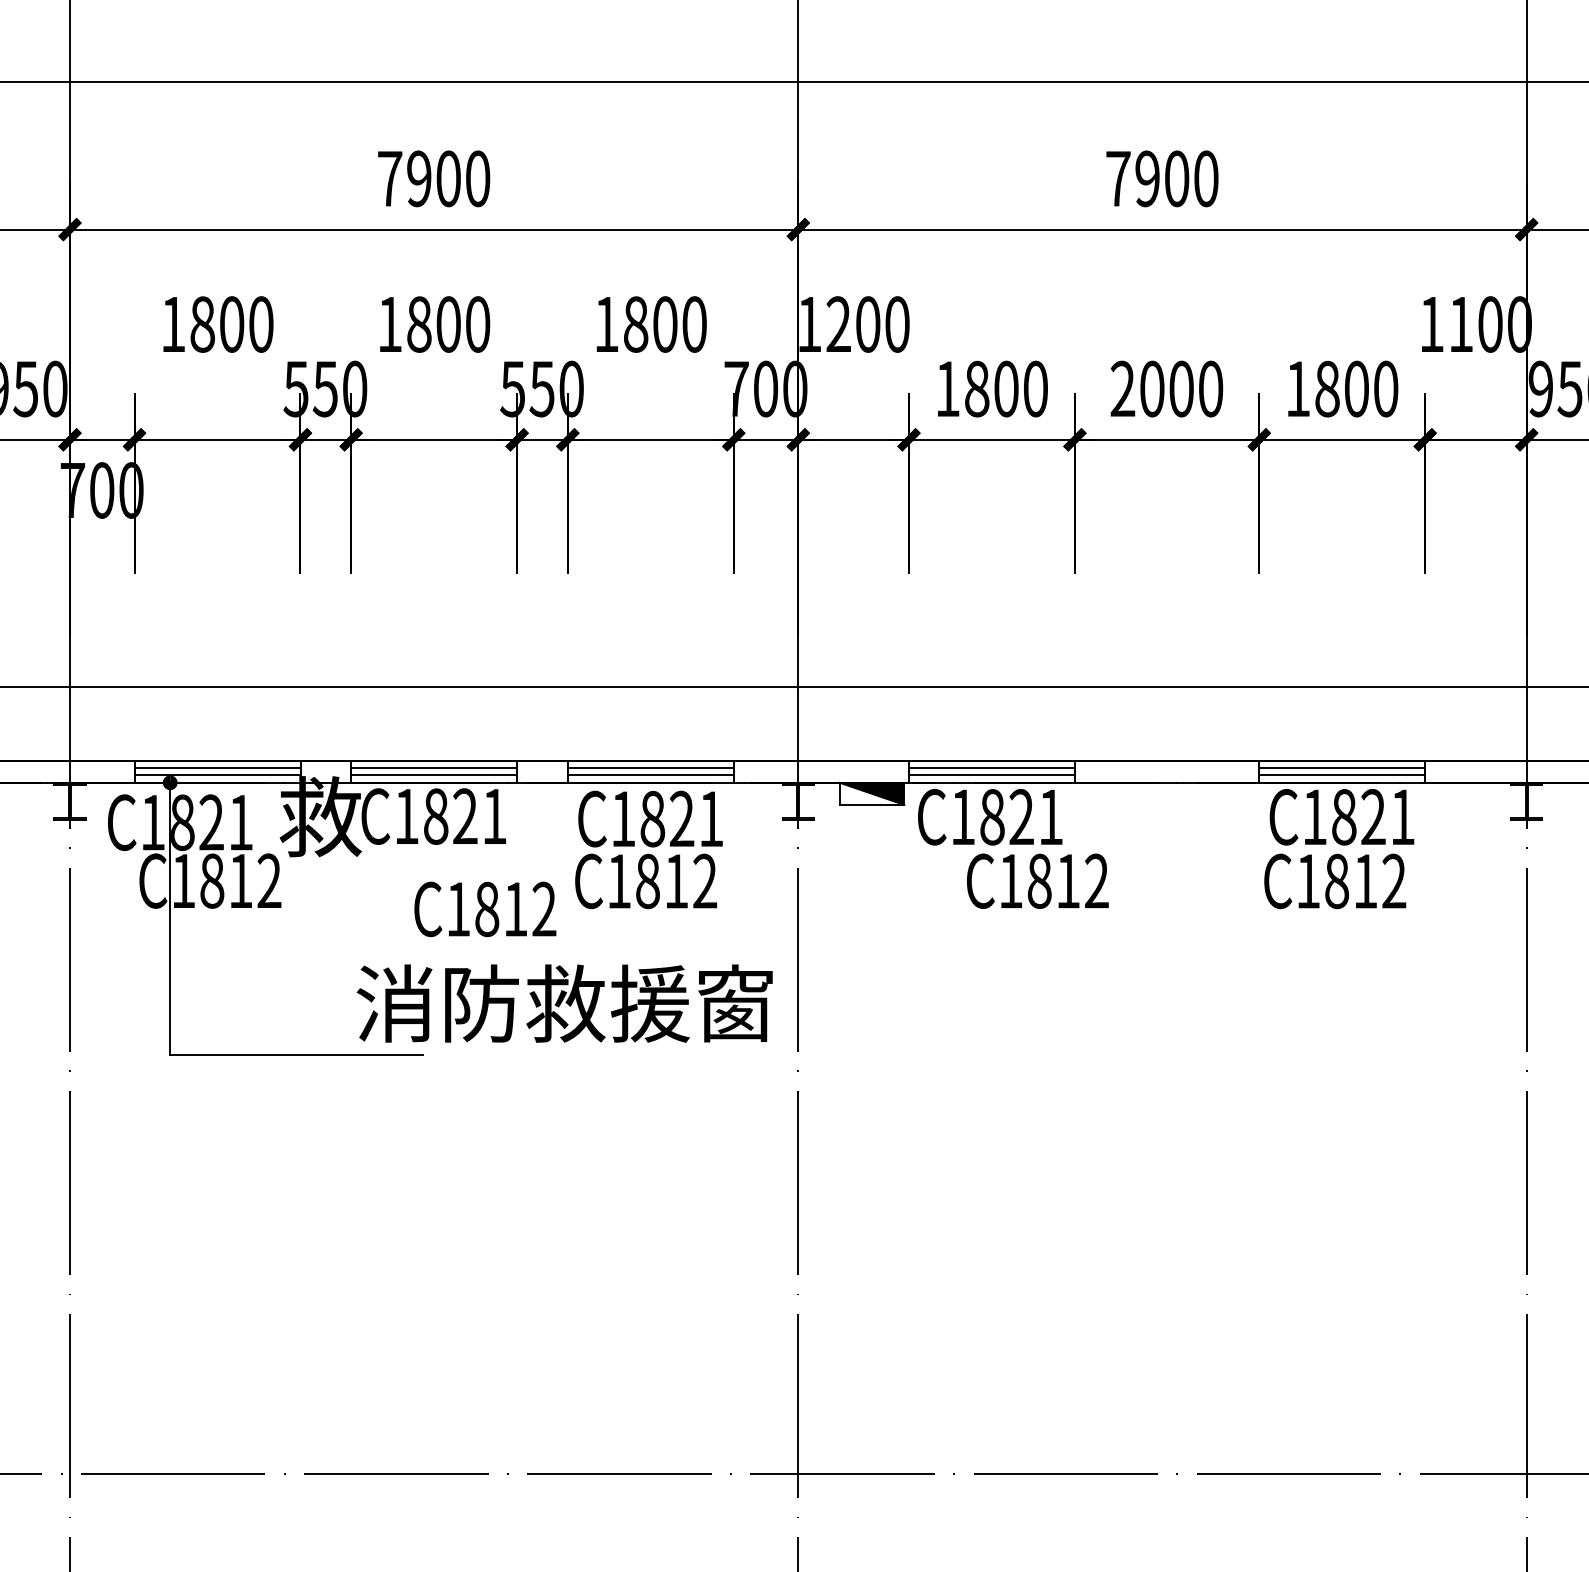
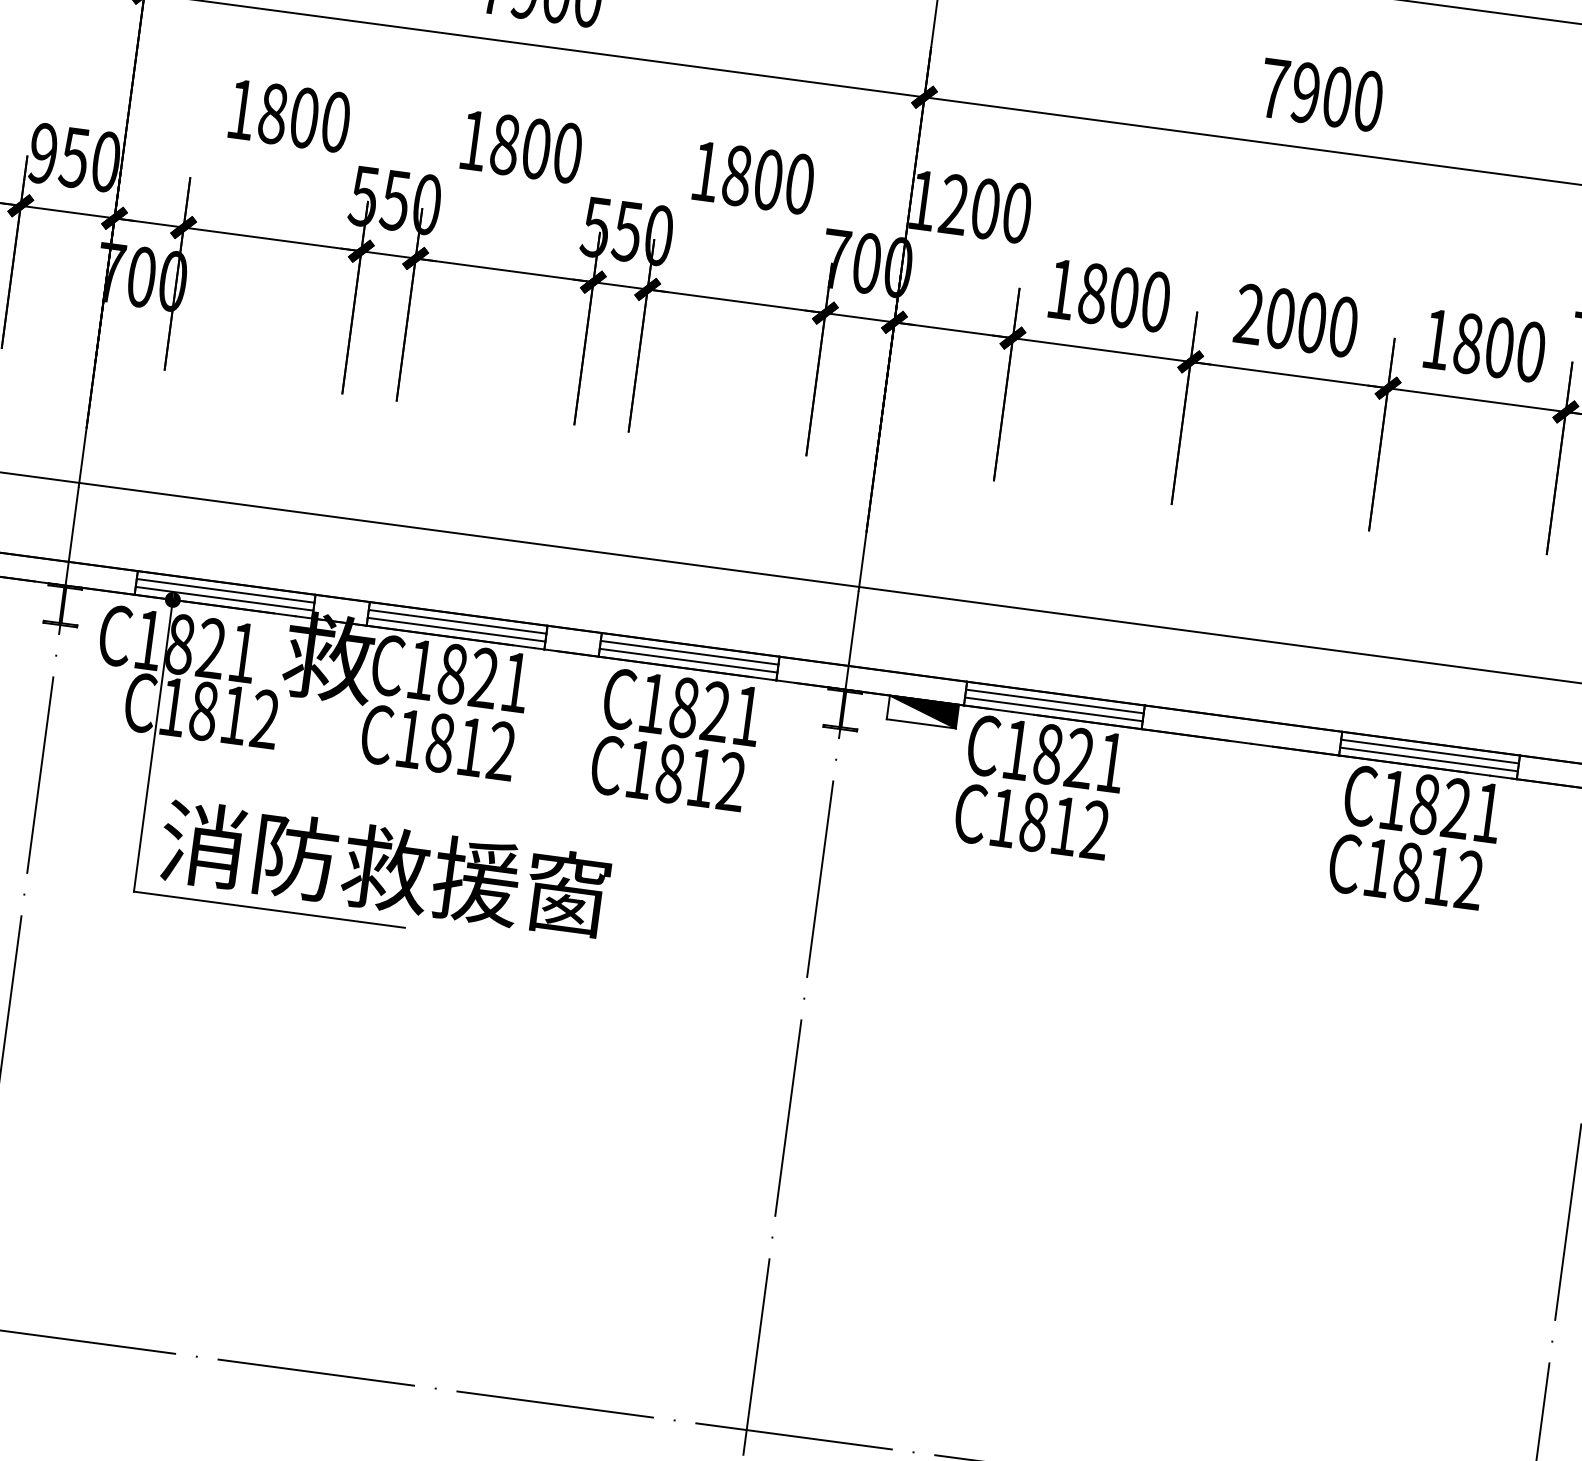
text: (1037, 880) -> (1031, 821), moved
text: (485, 909) -> (438, 742), moved
text: (564, 1003) -> (384, 868), moved

